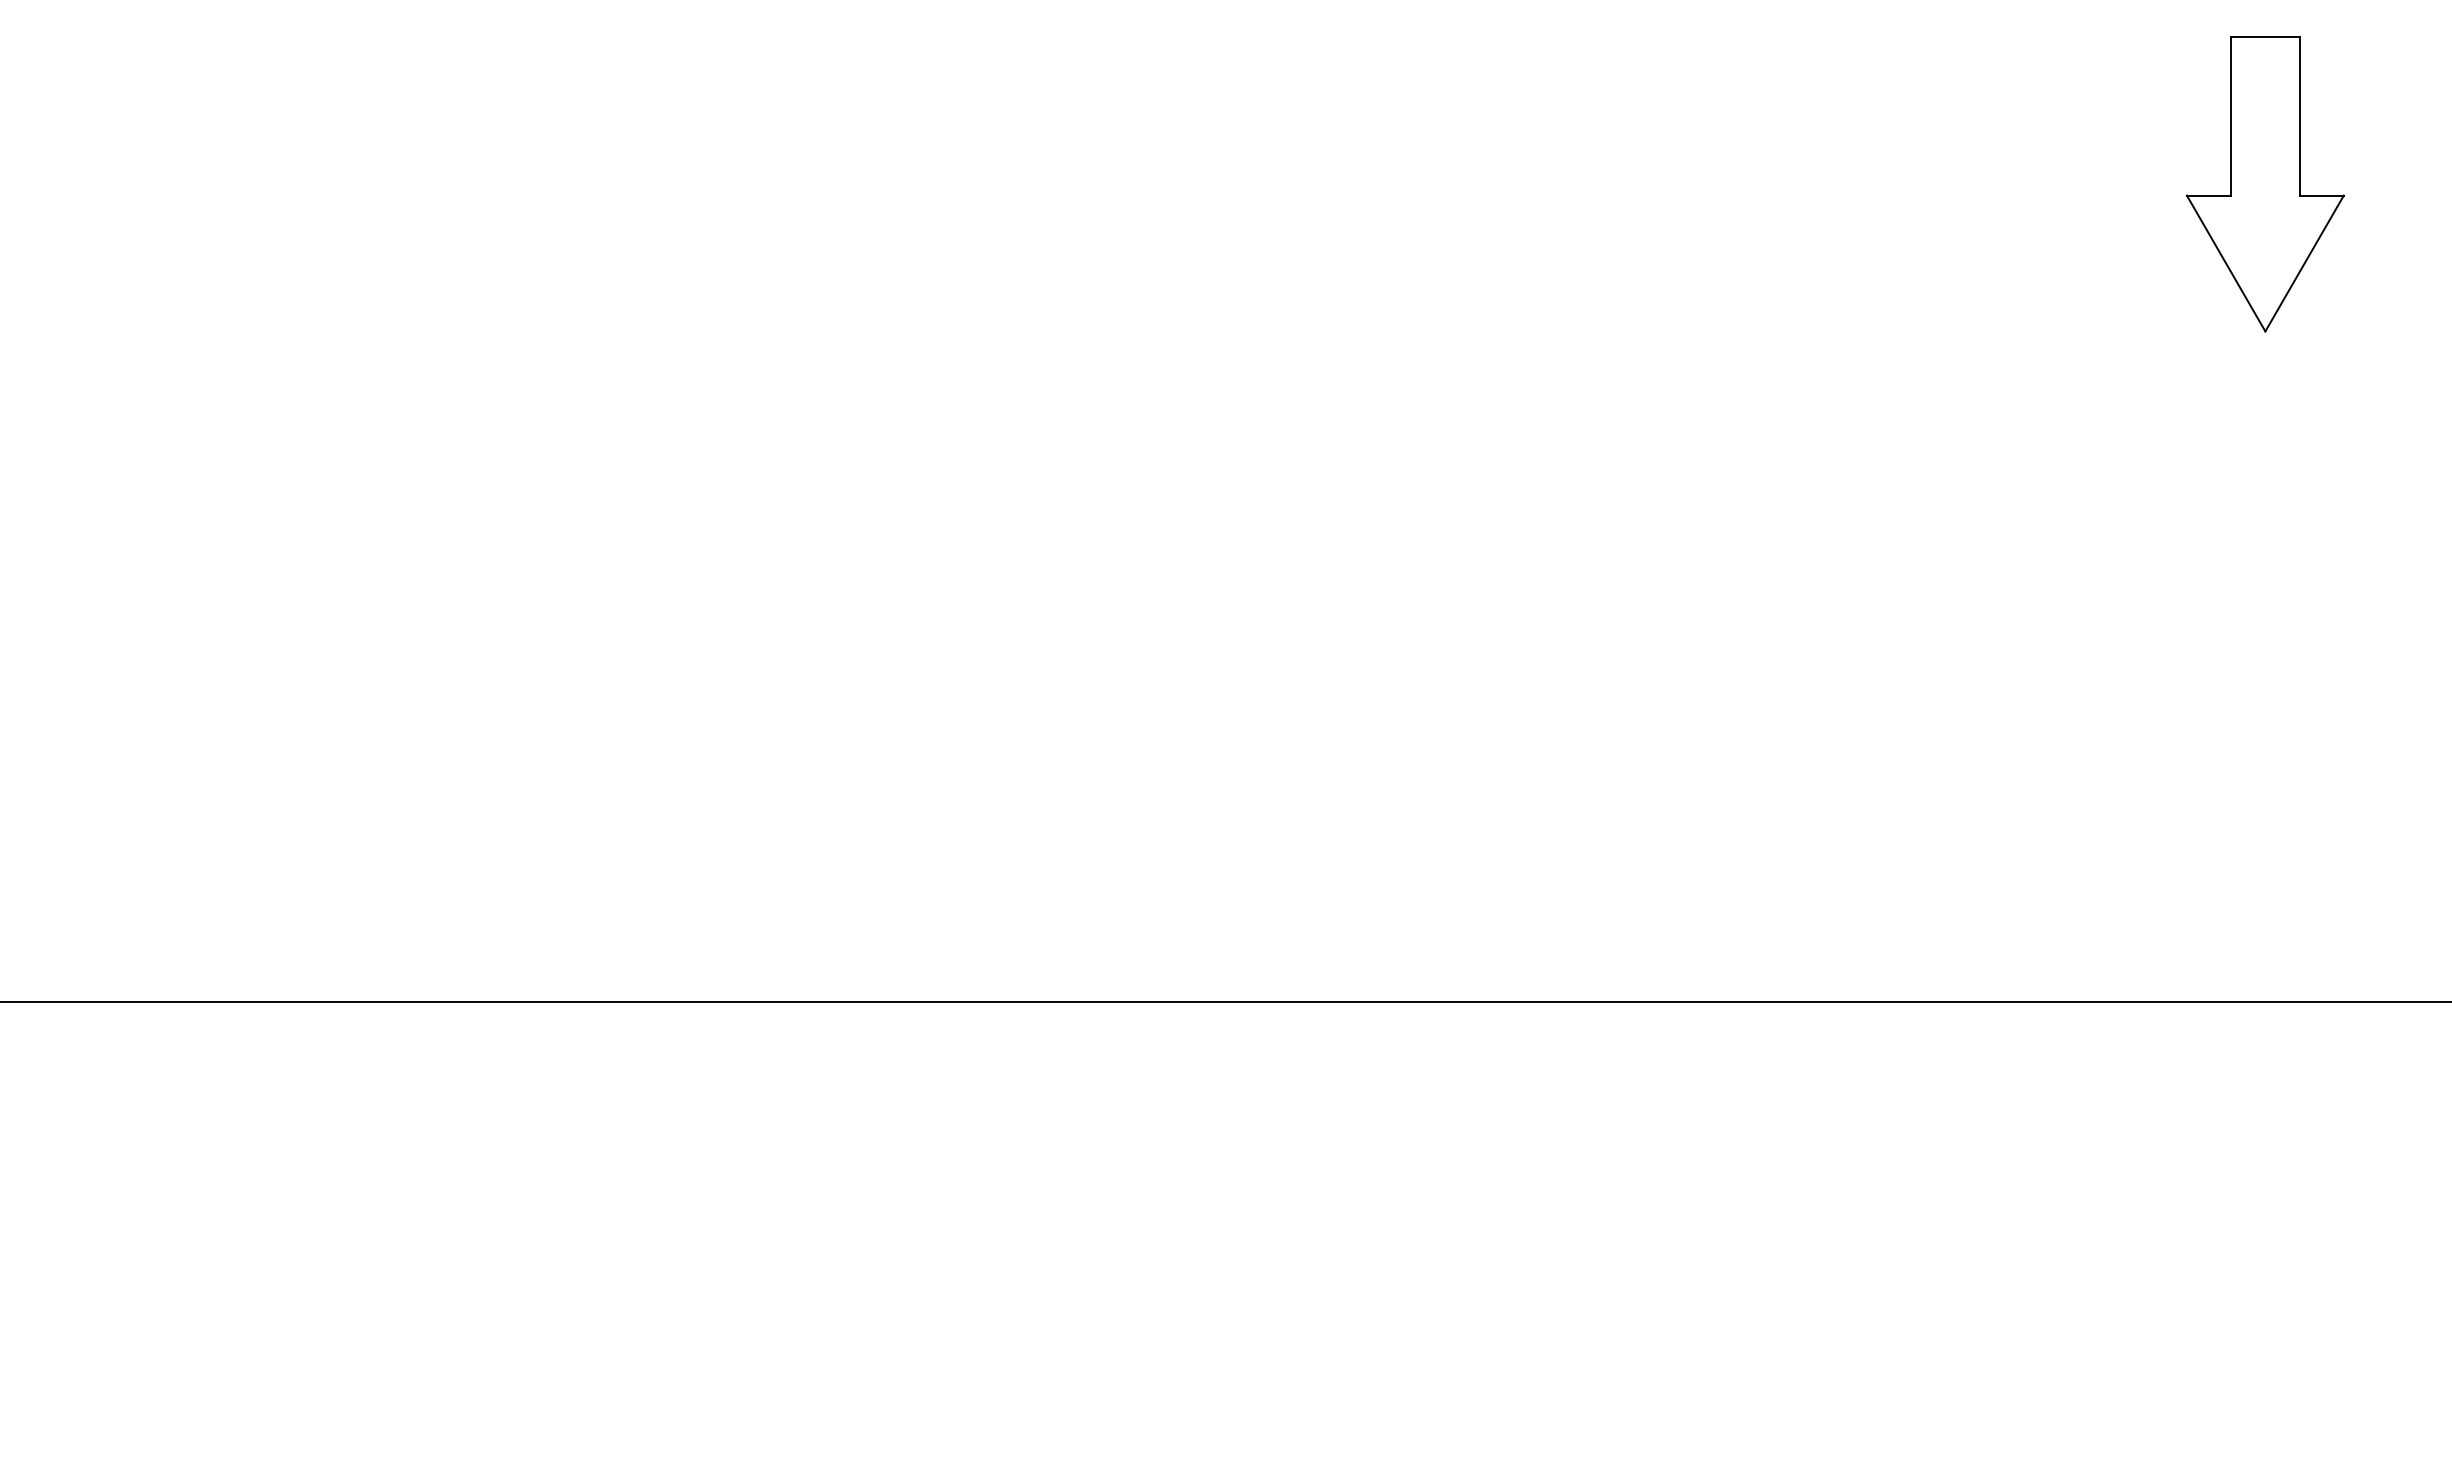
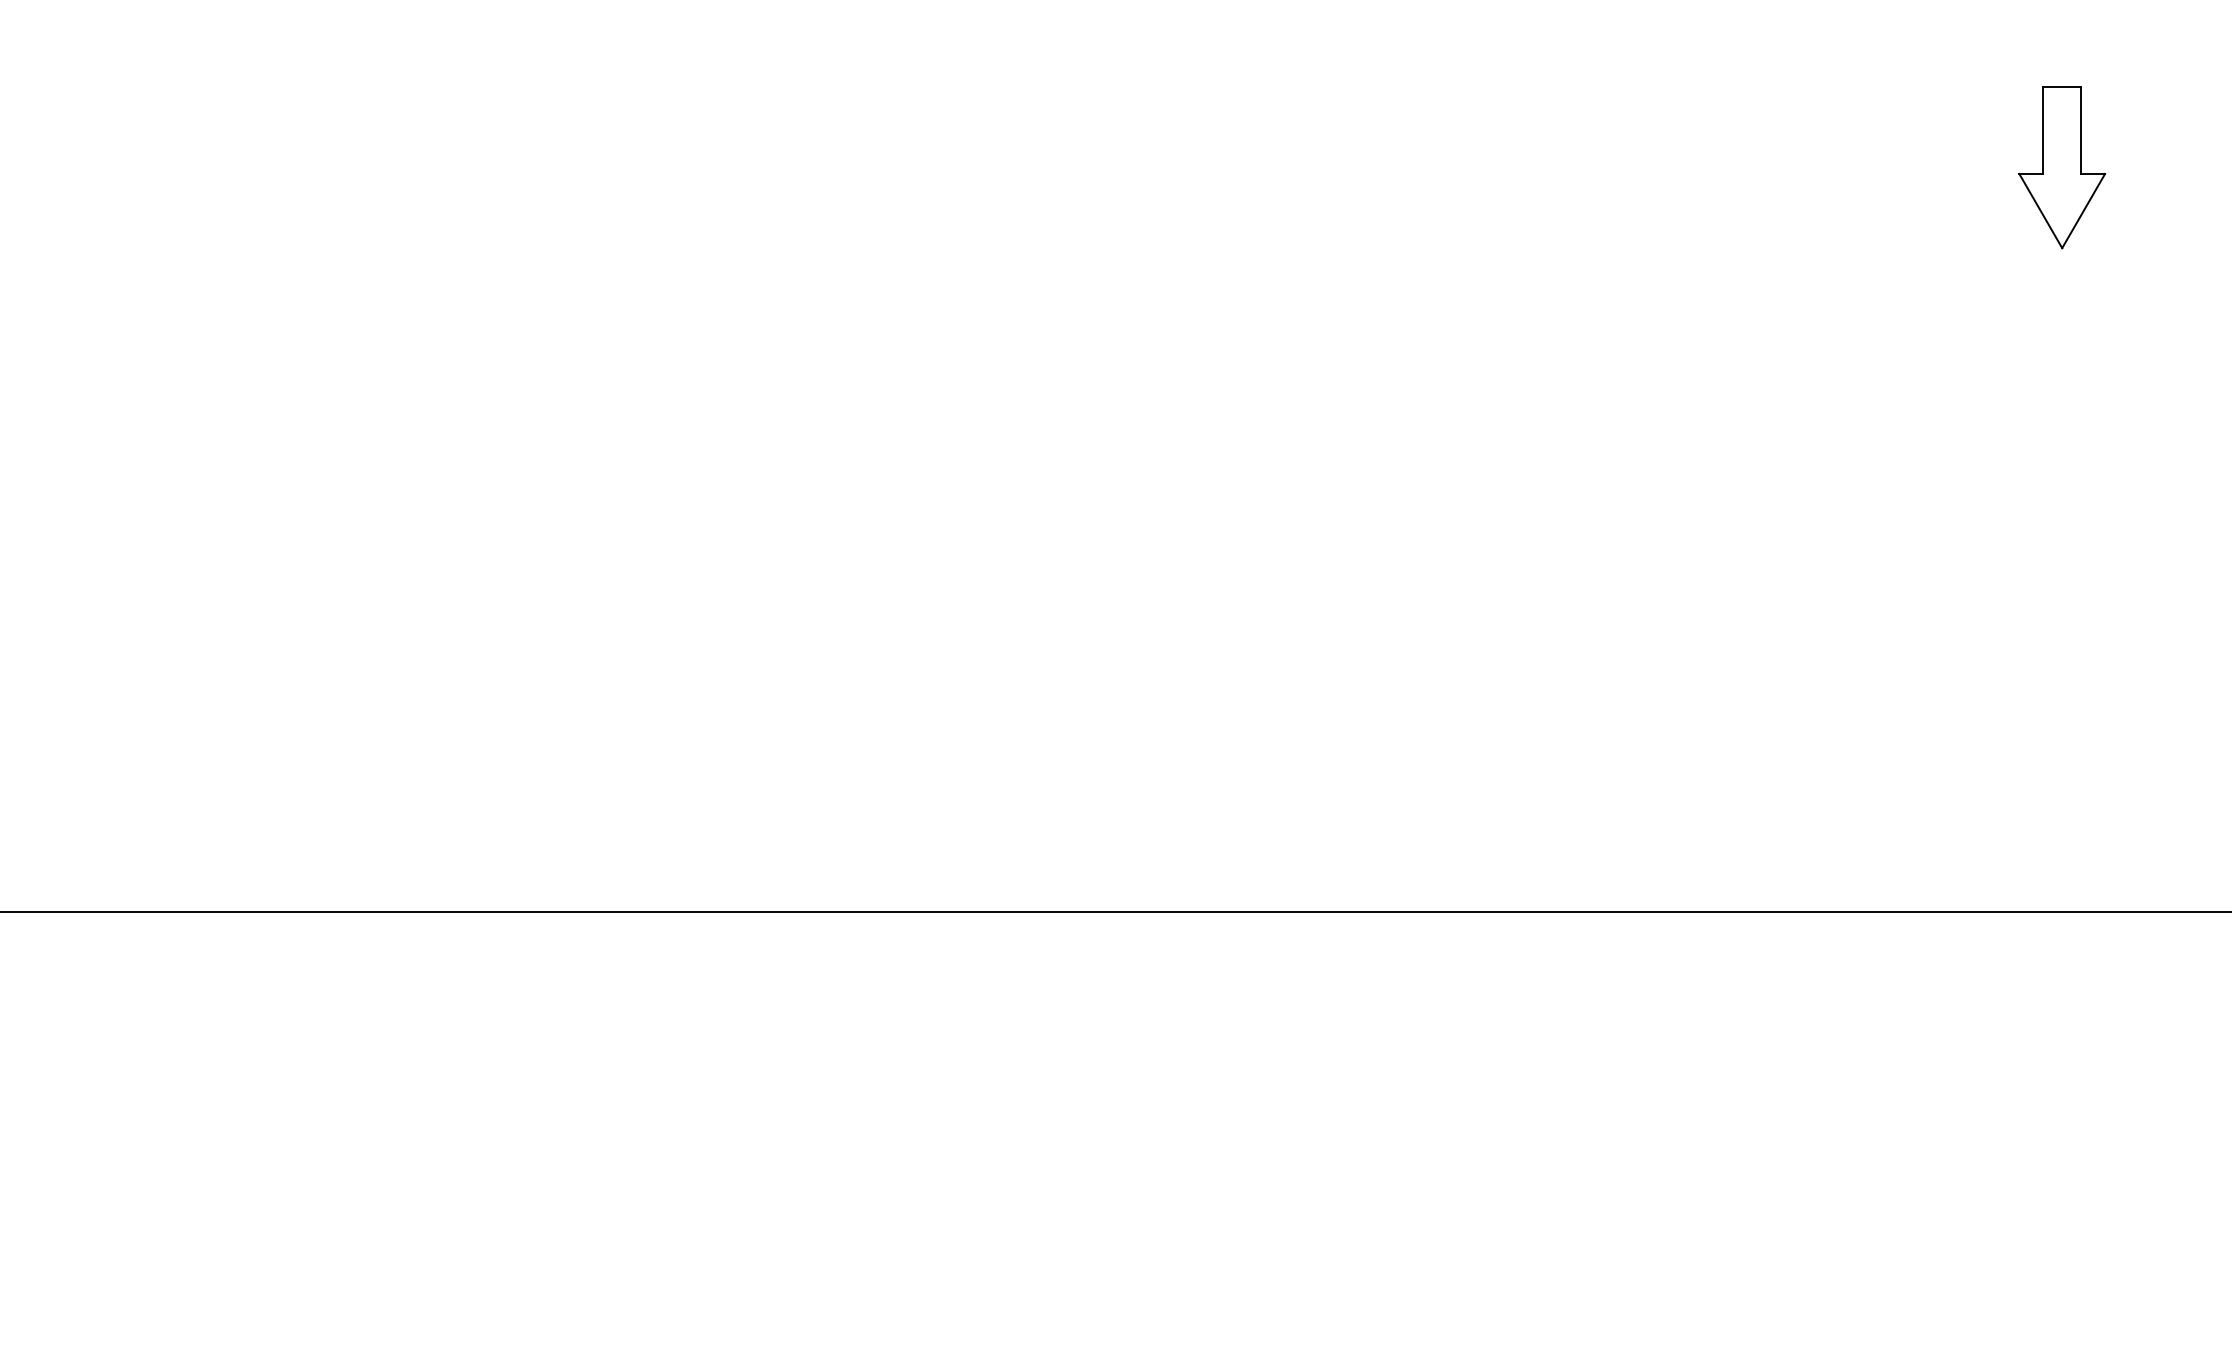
part: (2264, 184) -> (2061, 167), size x0.6

